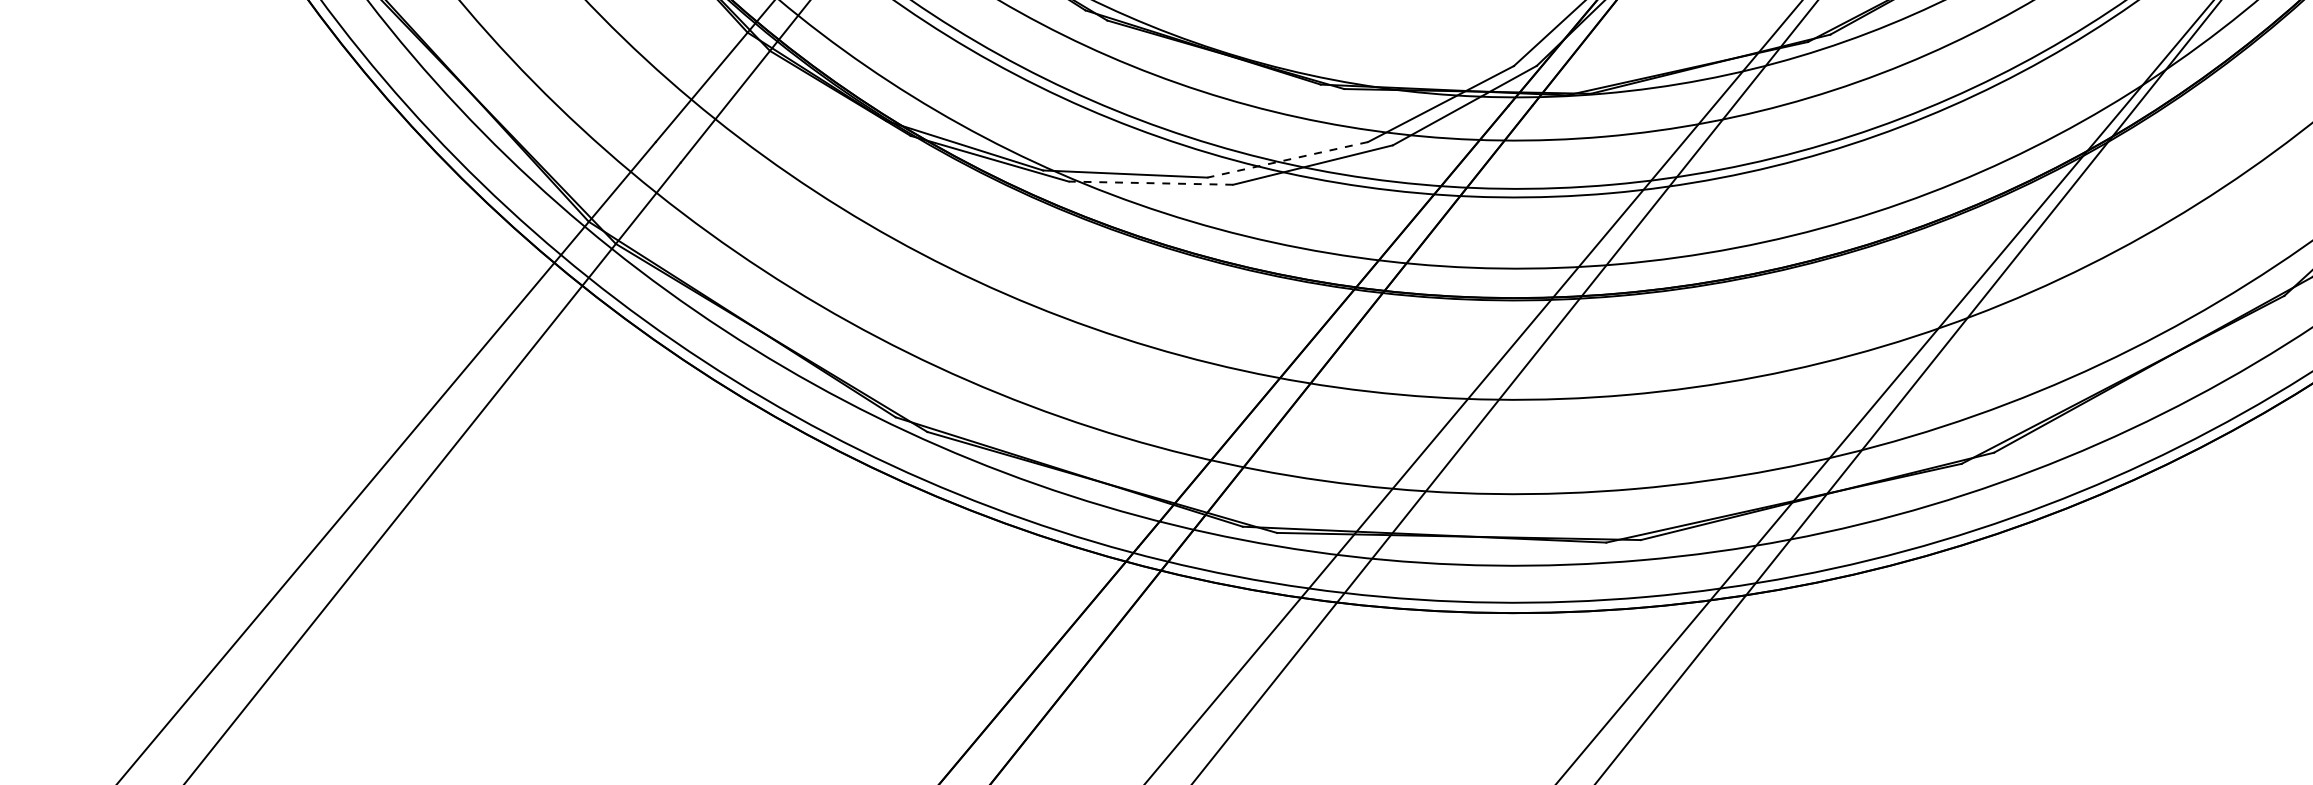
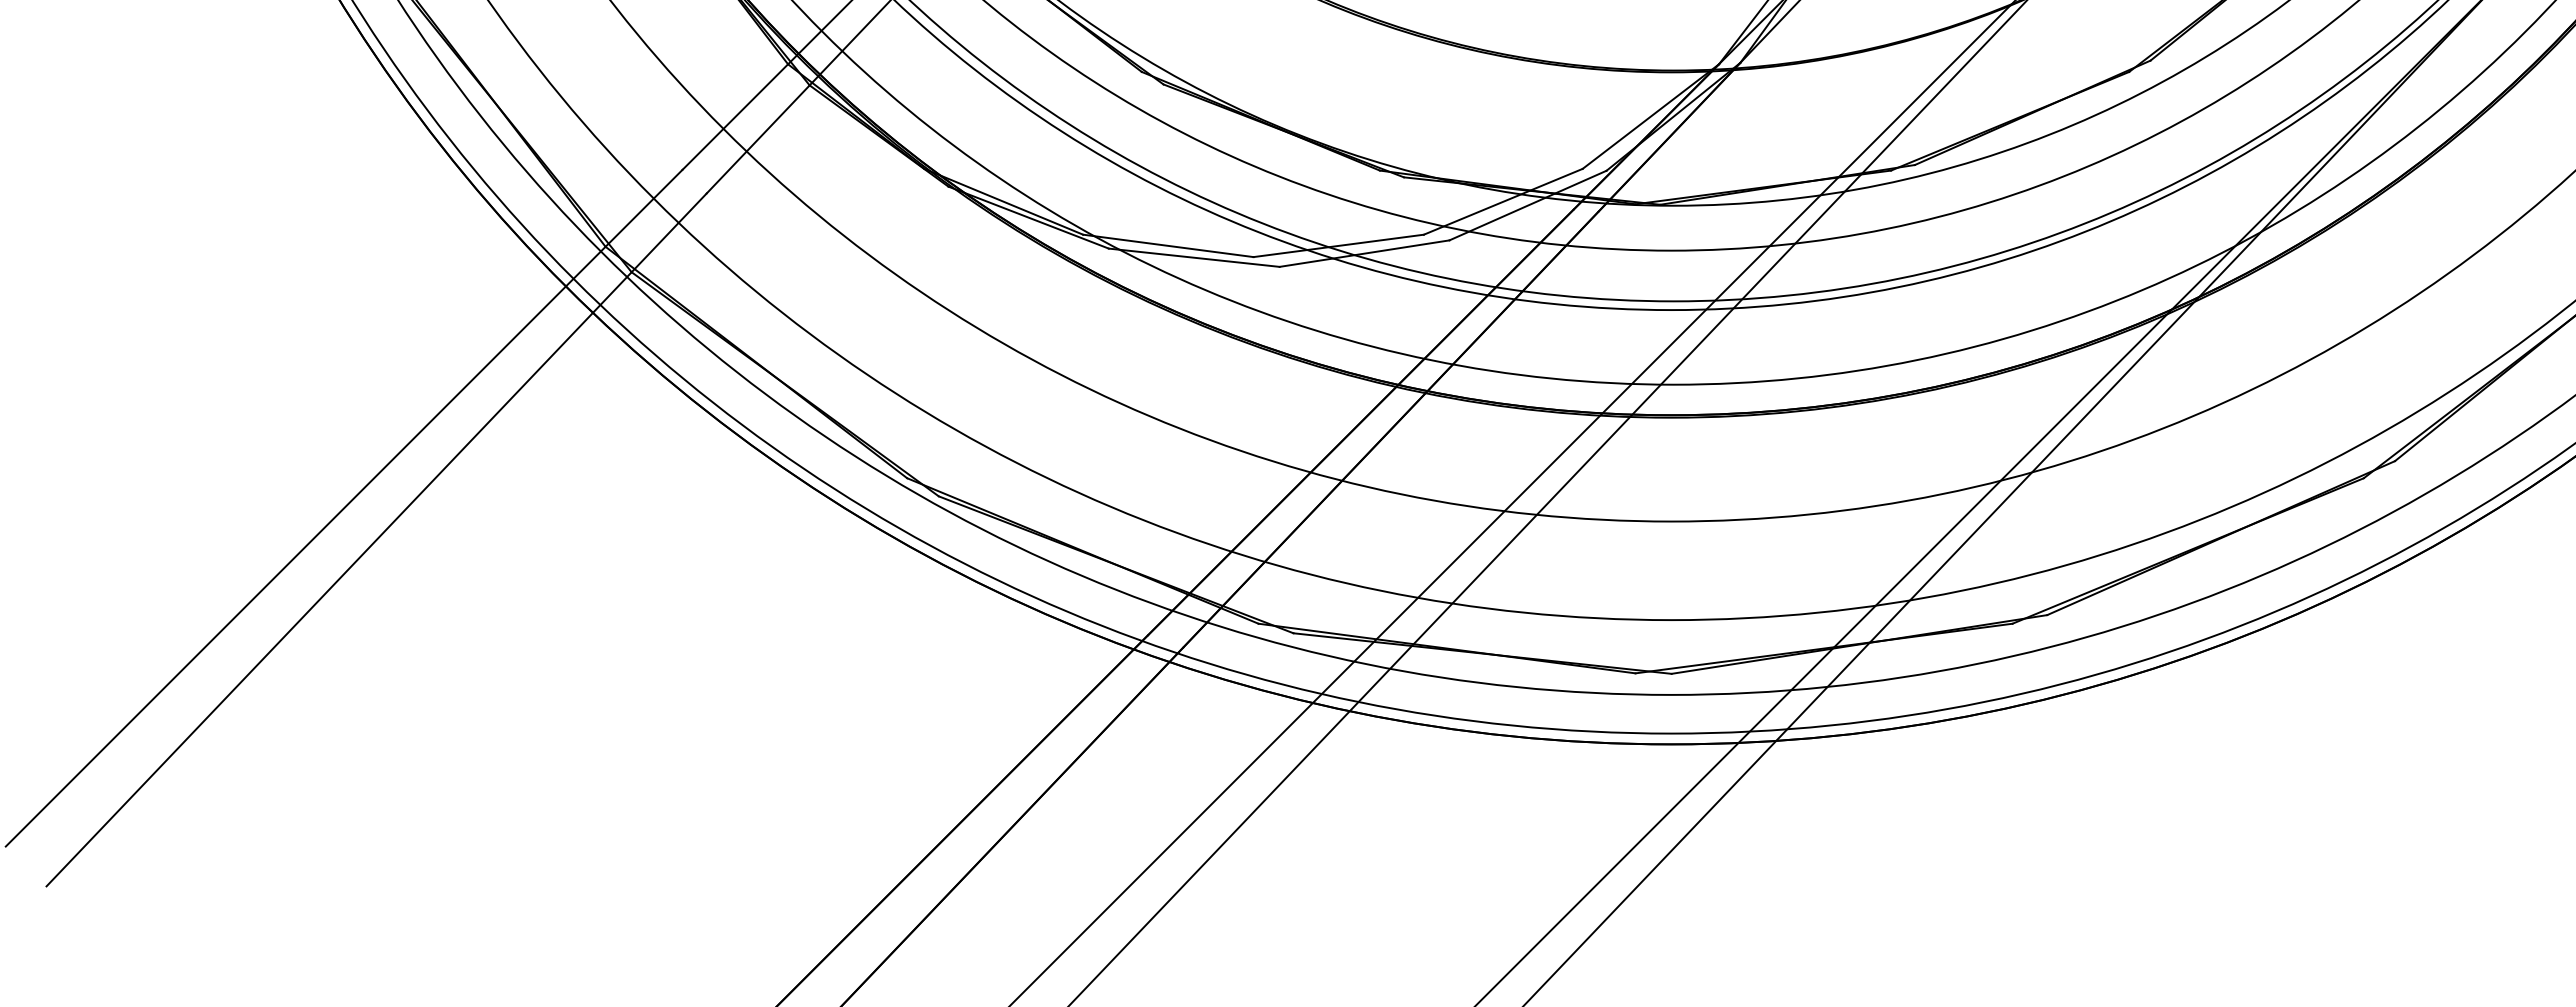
line: (1287, 159) -> (1338, 245), dashed -> solid
line: (1151, 182) -> (1194, 257), dashed -> solid

